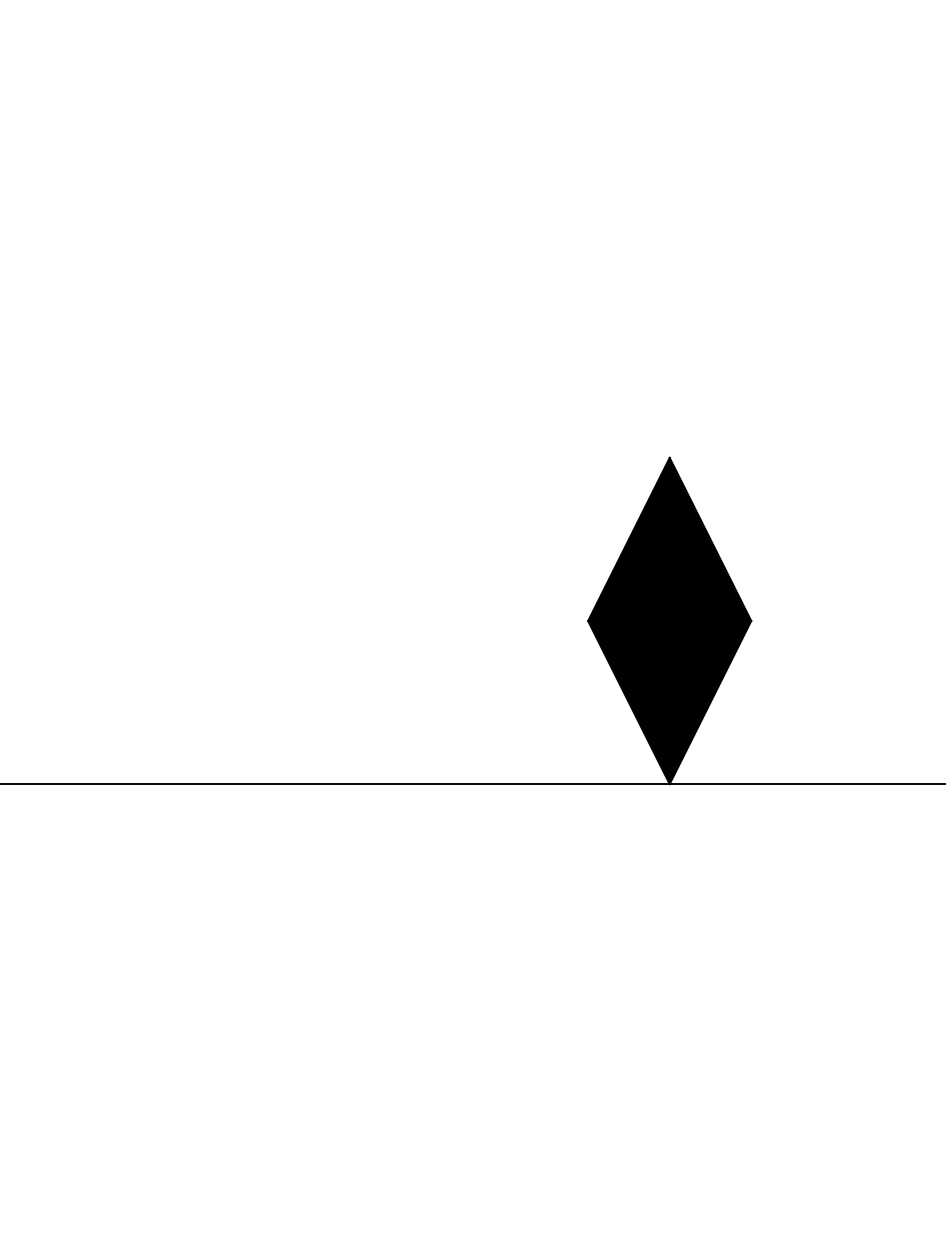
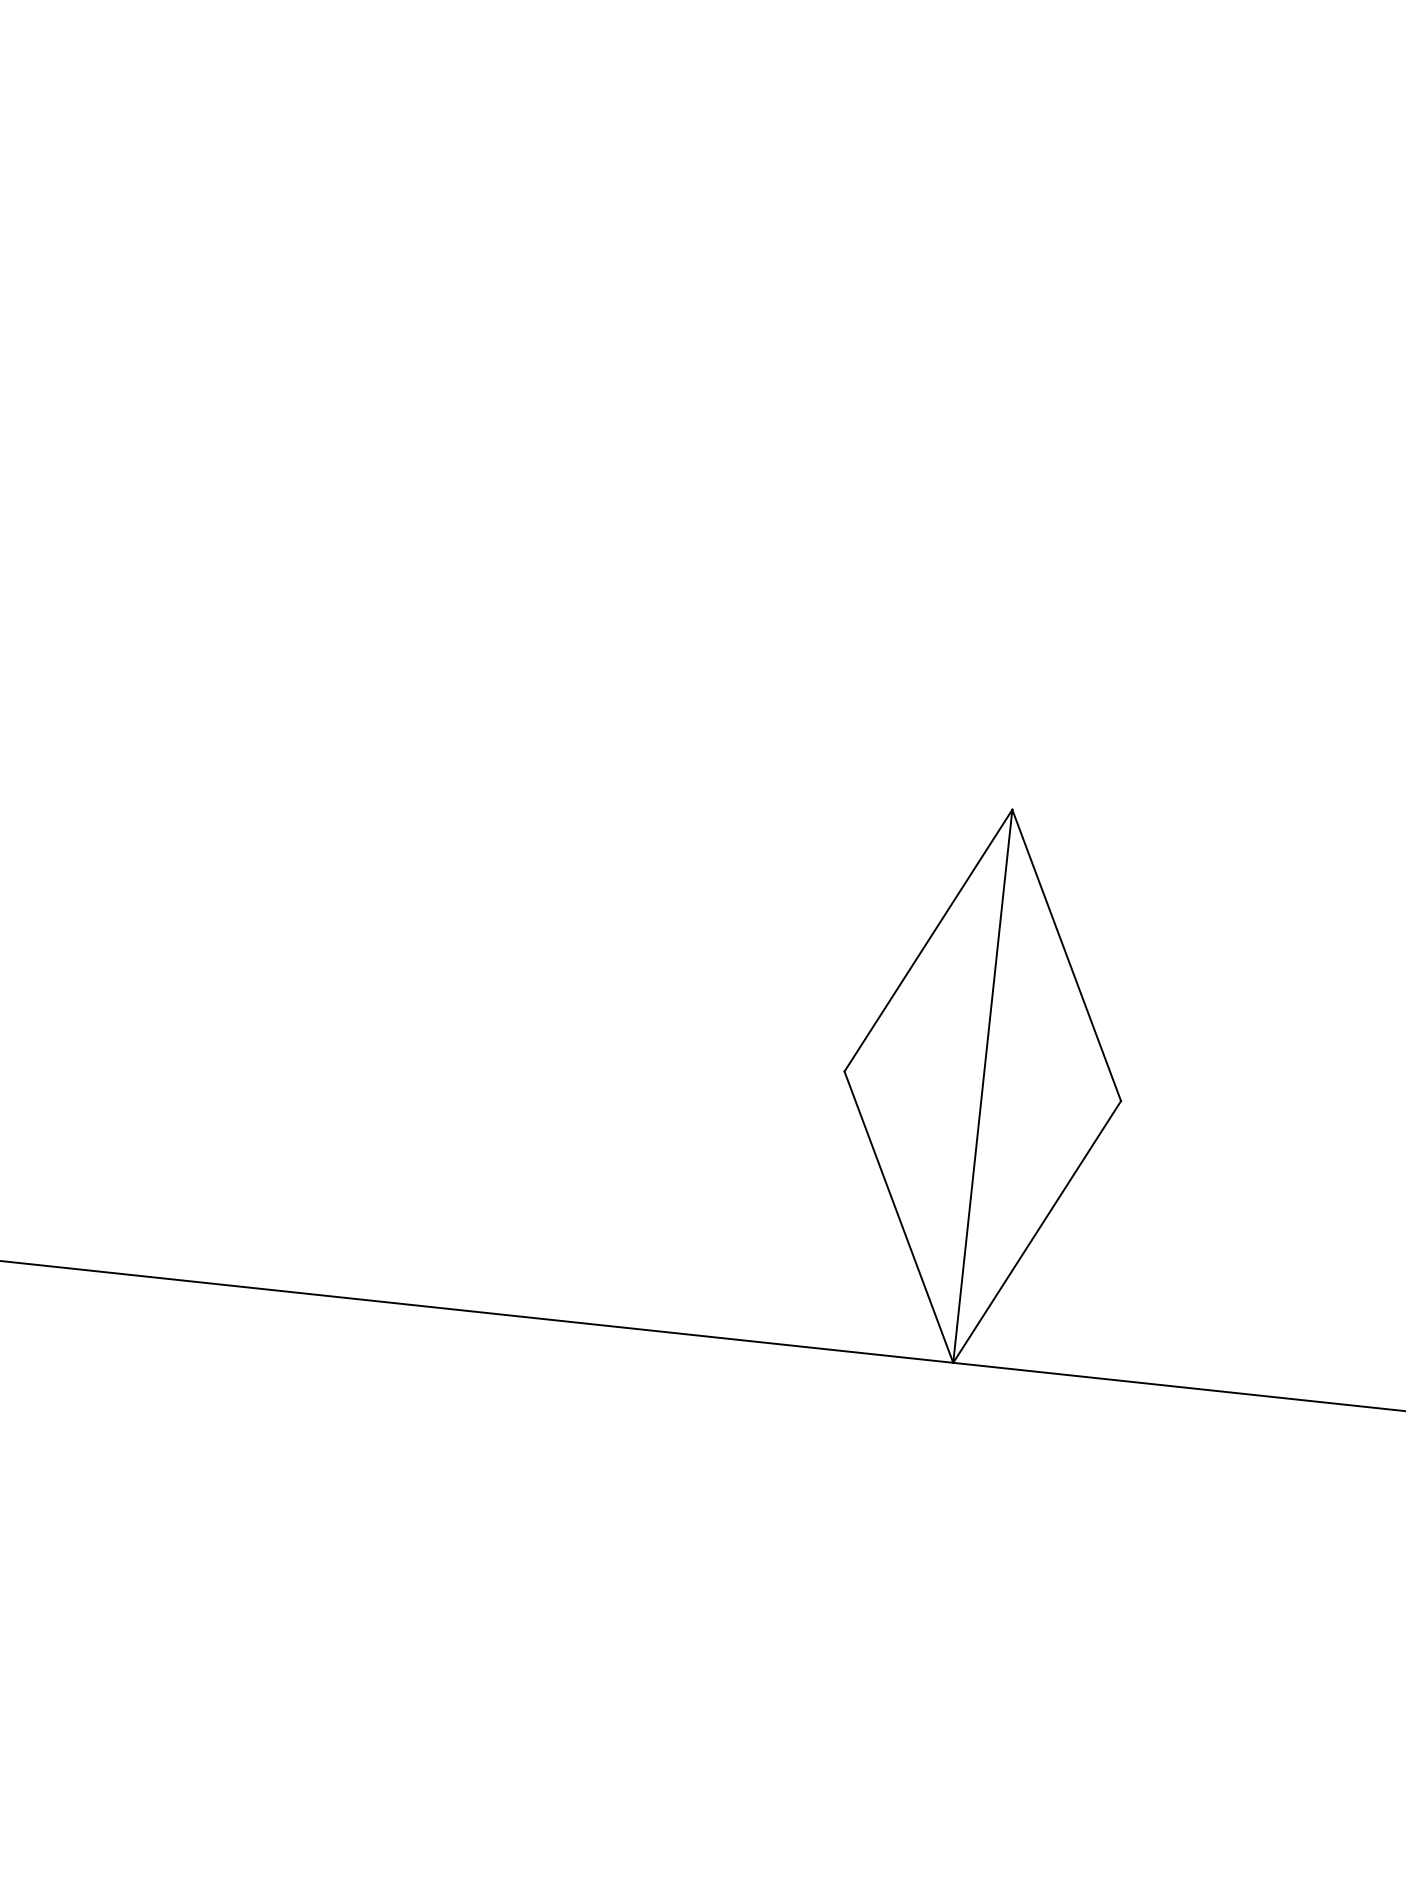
fill: (669, 620) -> (982, 1085), removed

